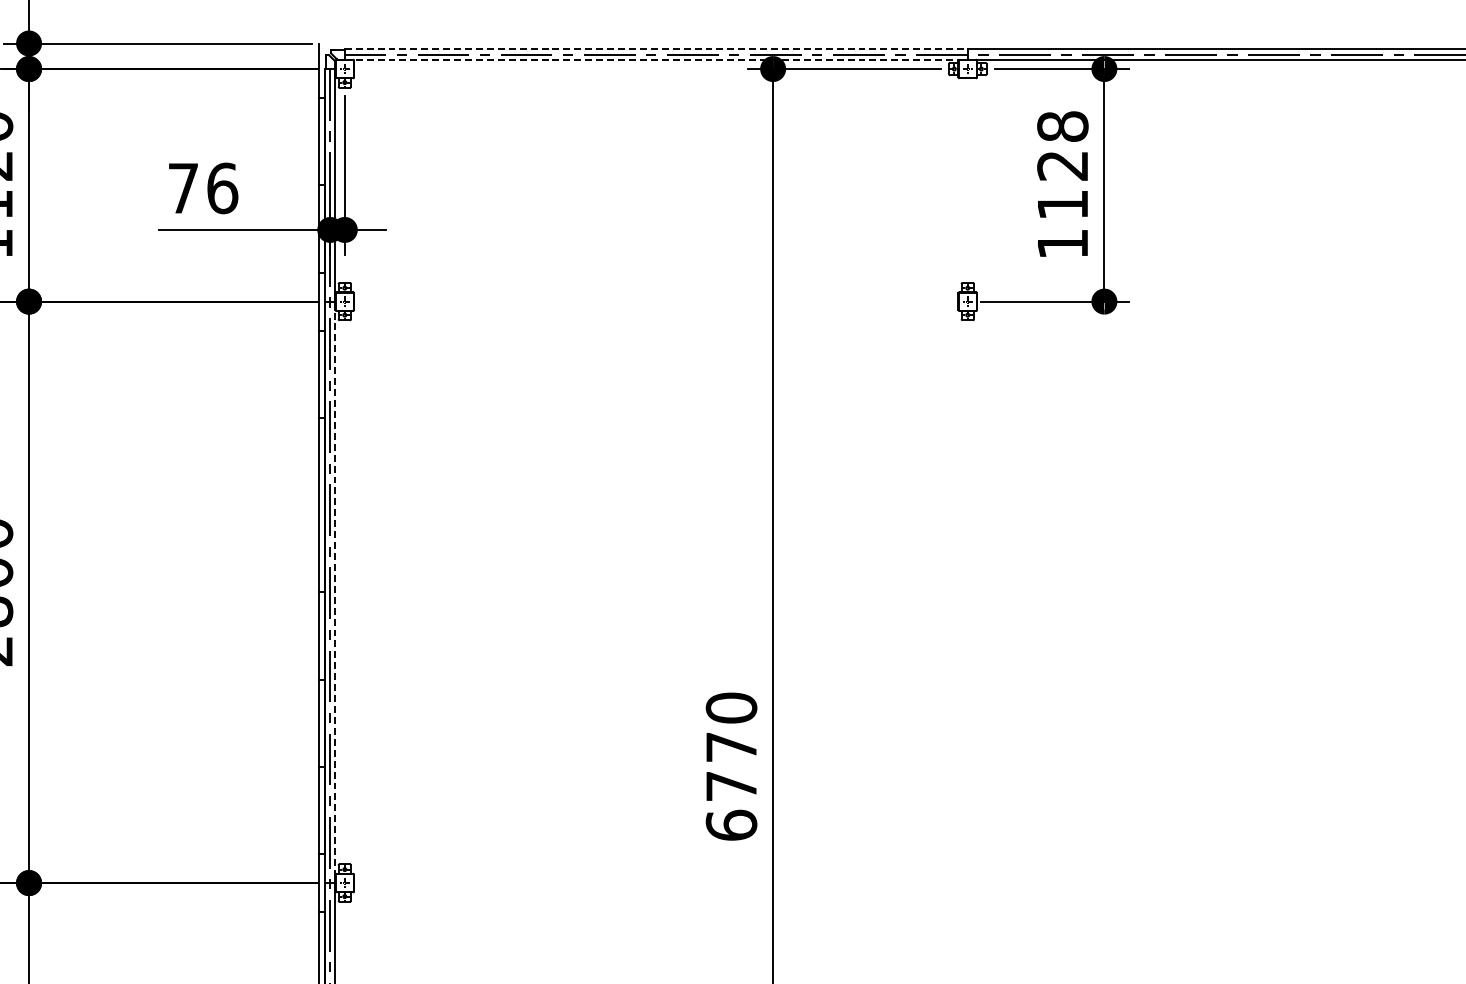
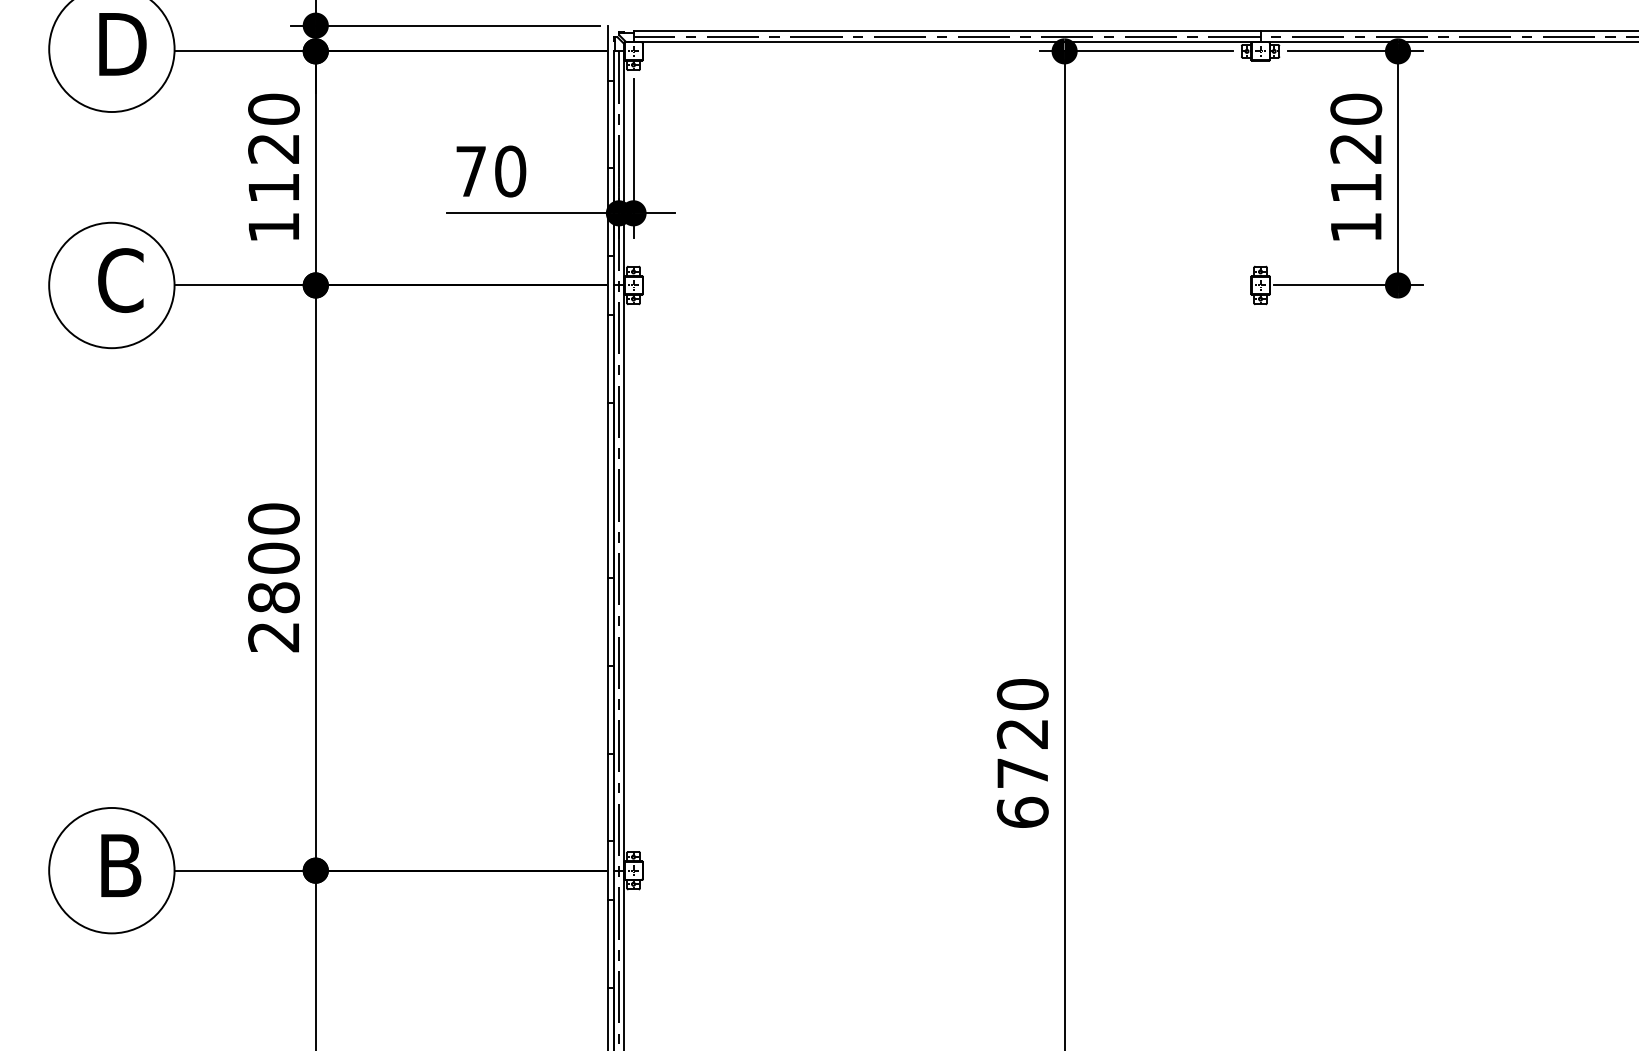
line: (656, 49) -> (947, 31), dashed -> solid
line: (656, 59) -> (947, 41), dashed -> solid
text: (1062, 125) -> (1355, 108), 1128 -> 1120
text: (222, 188) -> (510, 171), 76 -> 70
line: (335, 592) -> (624, 578), dashed -> solid
text: (730, 746) -> (1021, 733), 6770 -> 6720

